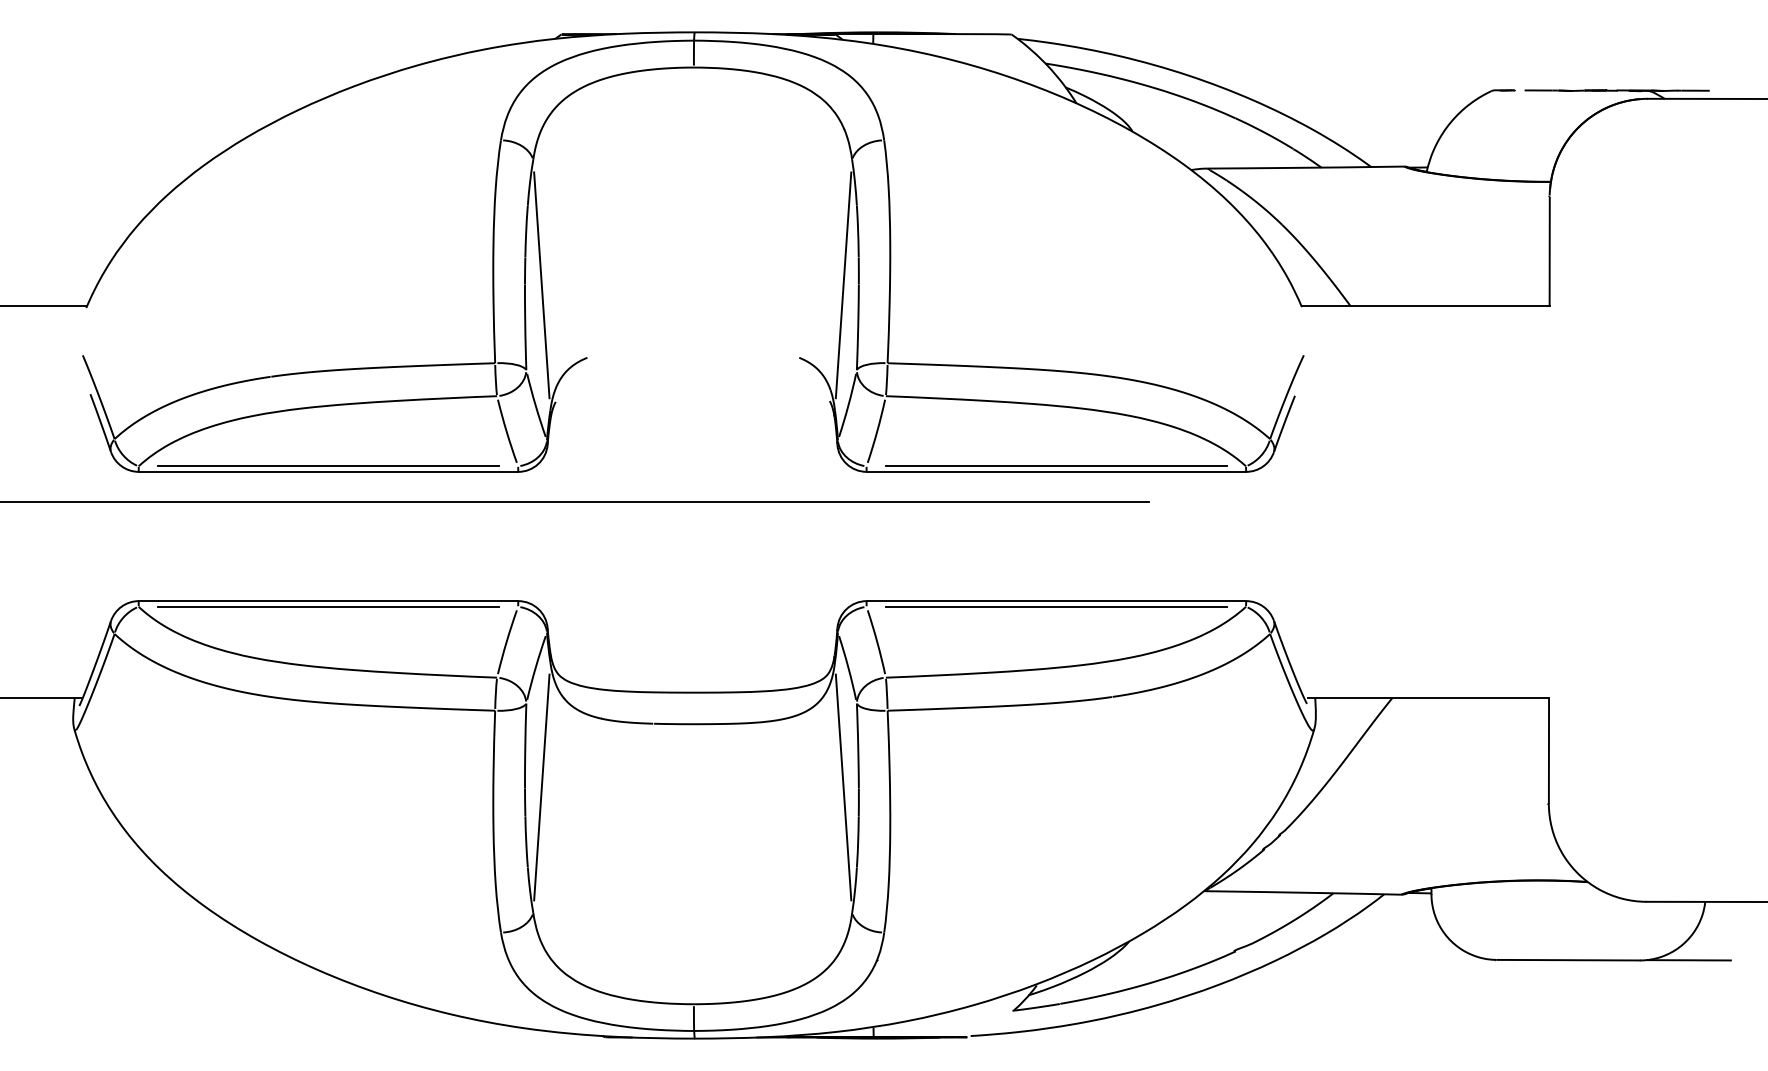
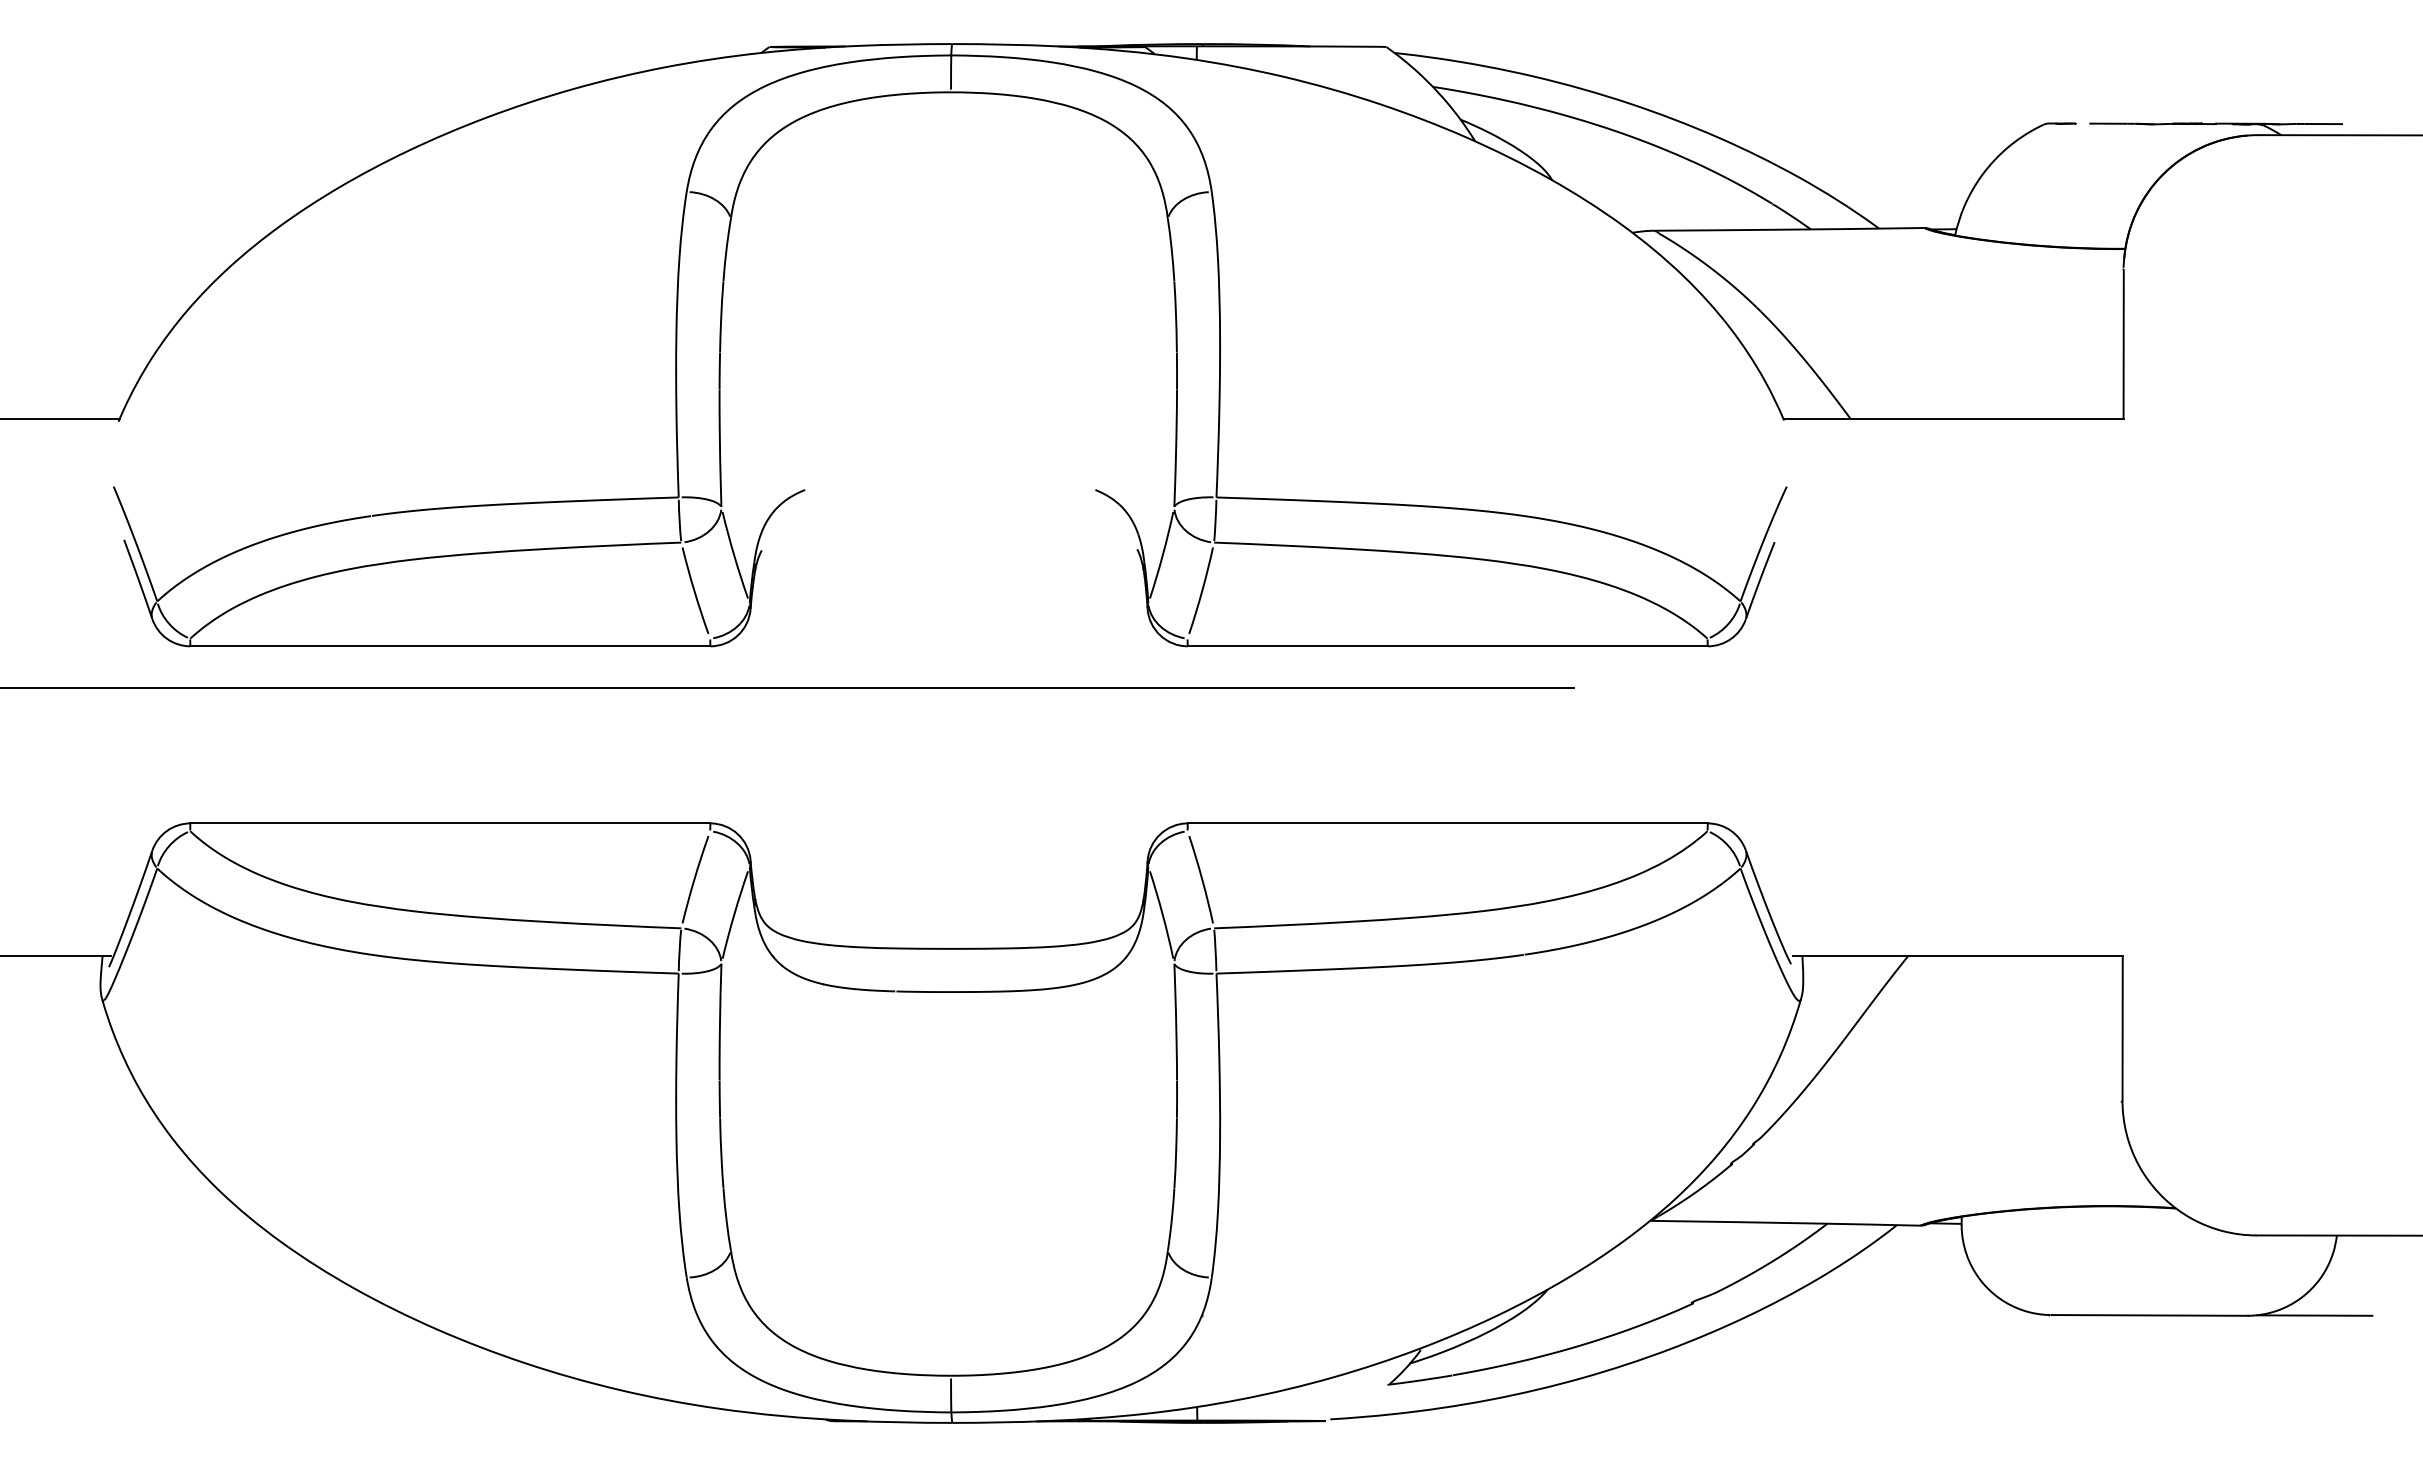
line: (541, 285) -> (742, 390), removed
line: (843, 285) -> (1155, 390), removed
line: (328, 466) -> (450, 638), removed
line: (1056, 466) -> (1447, 638), removed
line: (328, 607) -> (450, 831), removed
line: (1056, 607) -> (1447, 831), removed
line: (541, 787) -> (742, 1078), removed
line: (843, 787) -> (1155, 1078), removed

